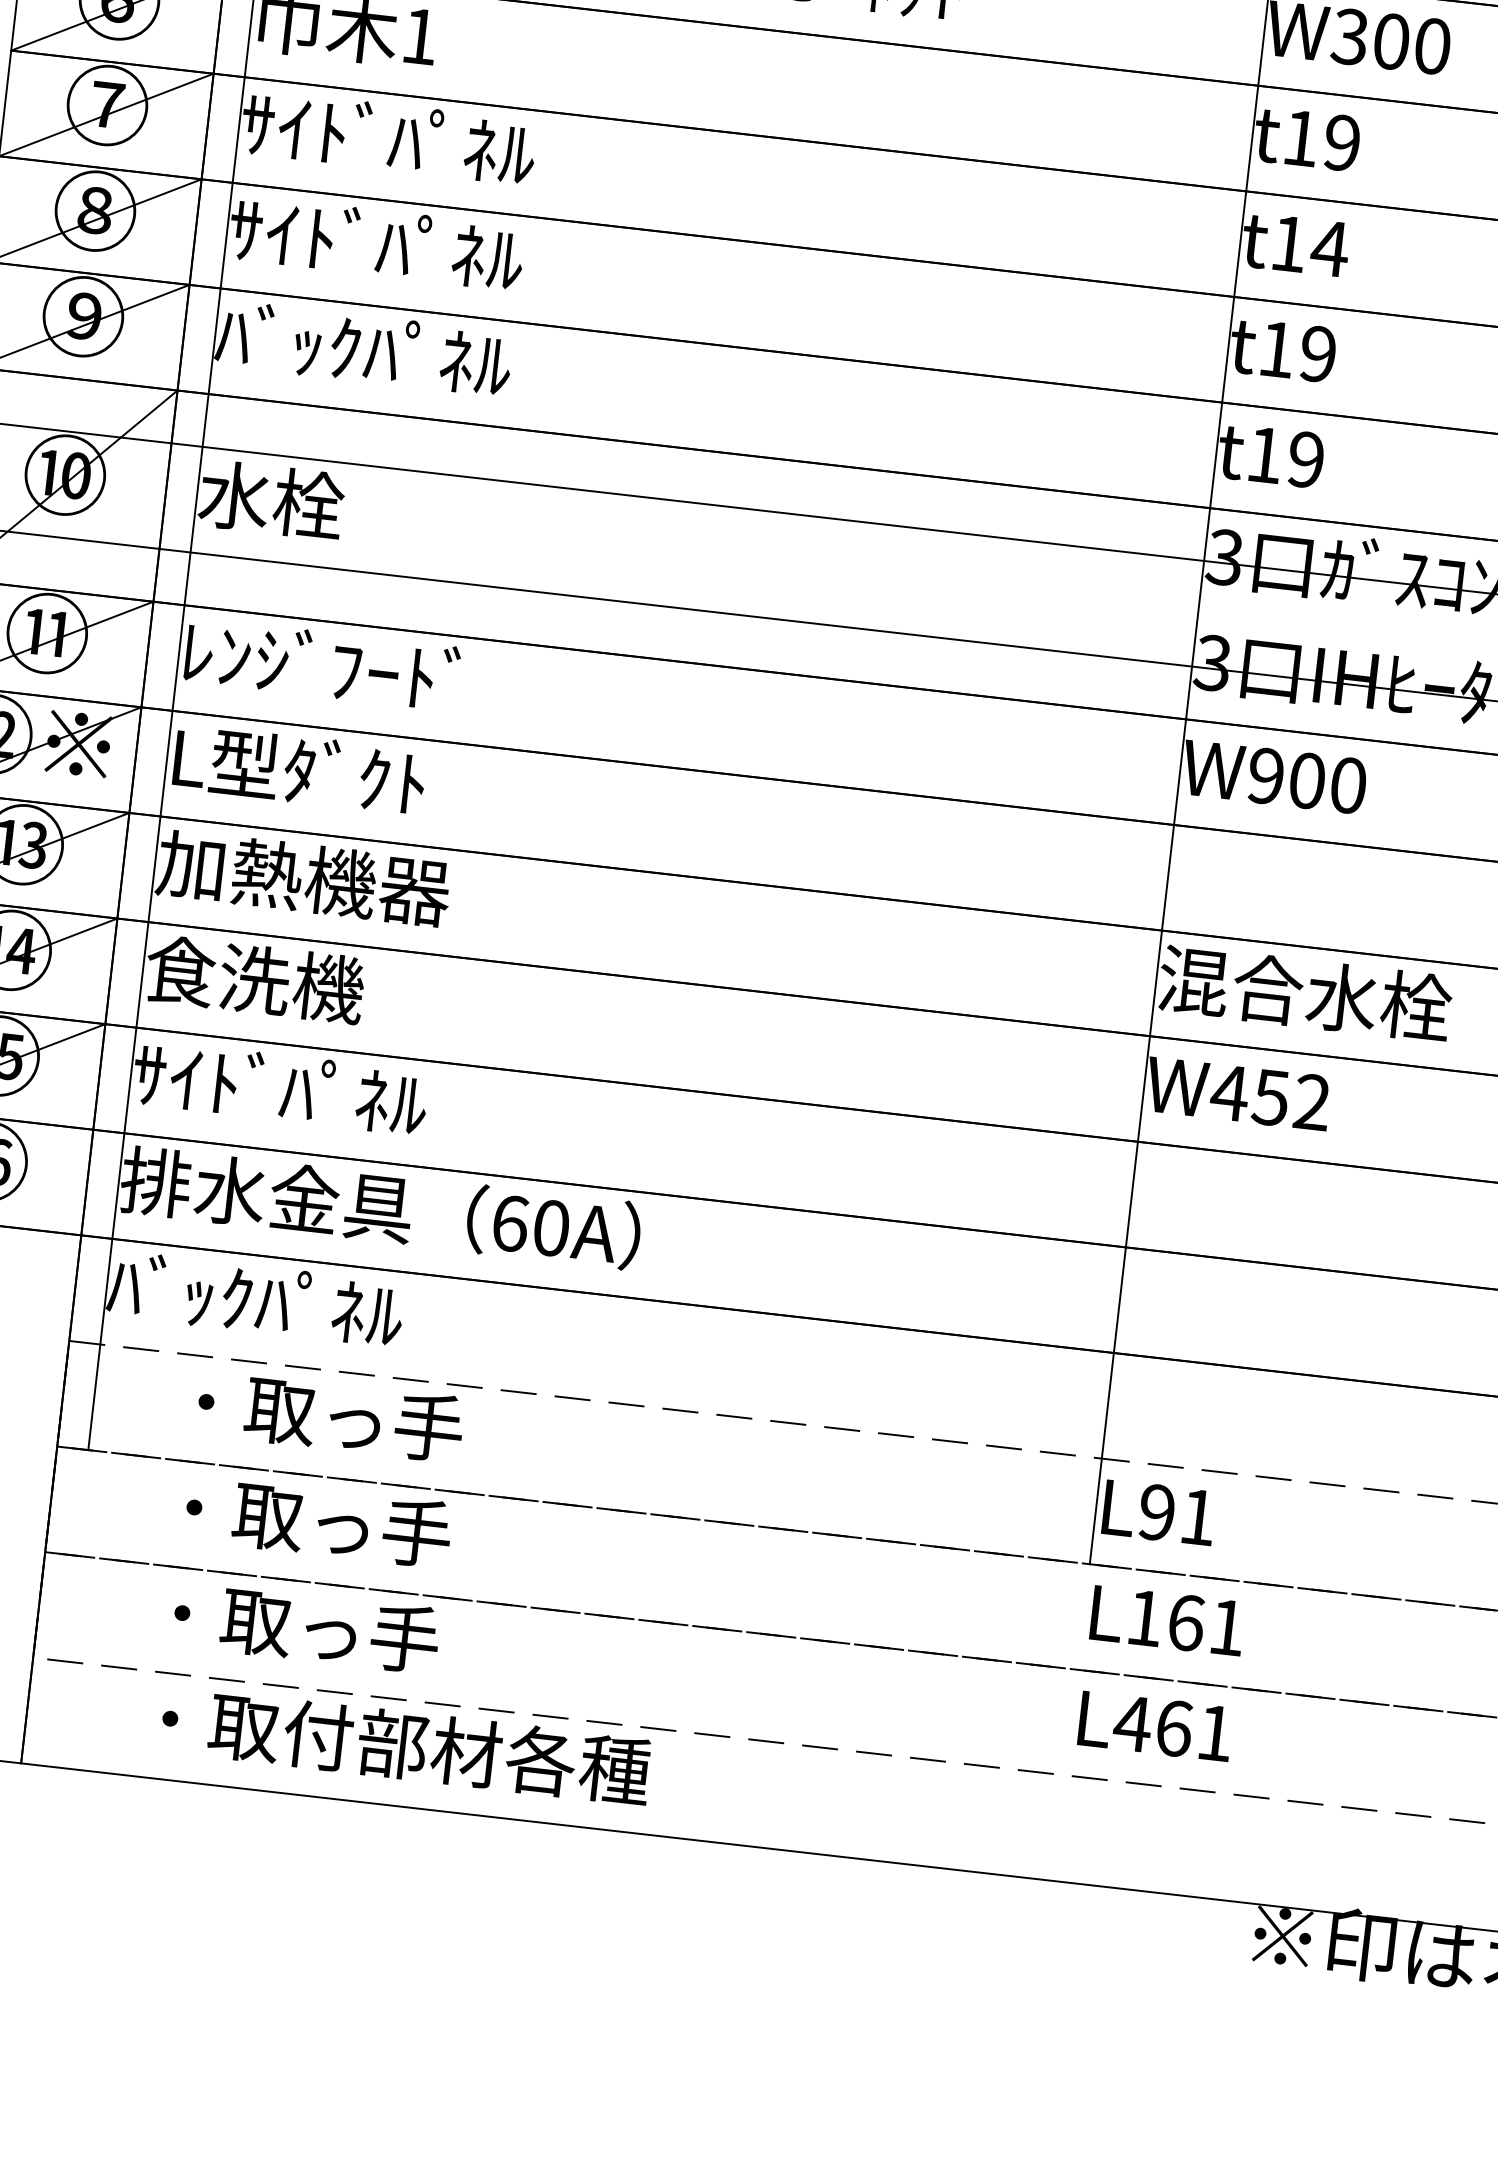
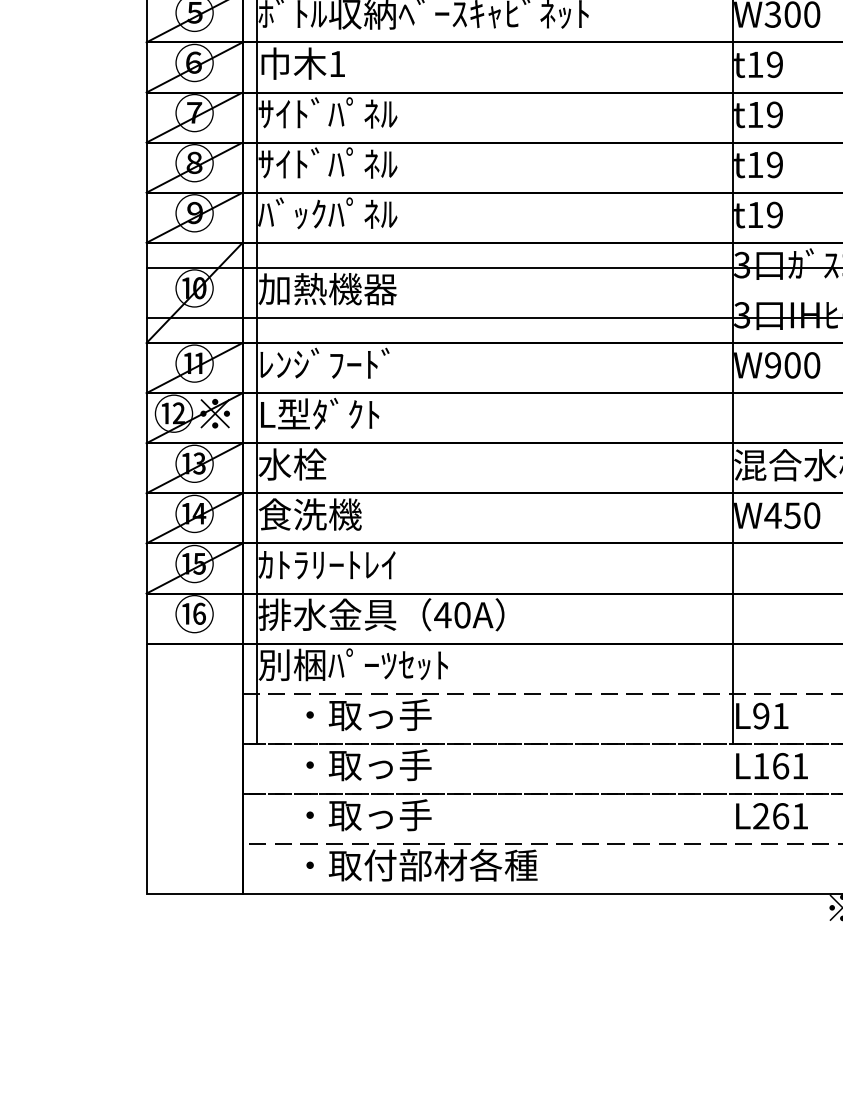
text: (1329, 247) -> (774, 114), t14 -> t19
text: (345, 509) -> (327, 289), 水栓 -> 加熱機器
text: (303, 878) -> (327, 464), 加熱機器 -> 水栓
text: (279, 1086) -> (327, 563), ｻｲﾄﾞﾊﾟﾈﾙ -> ｶﾄﾗﾘｰﾄﾚｲ
text: (1313, 1102) -> (812, 515), W452 -> W450
text: (509, 1223) -> (442, 615), 60A -> 40A
text: (307, 1305) -> (352, 664), ﾊﾞｯｸﾊﾟﾈﾙ -> 別梱ﾊﾟｰﾂｾｯﾄ
text: (1133, 1724) -> (761, 816), L461 -> L261

